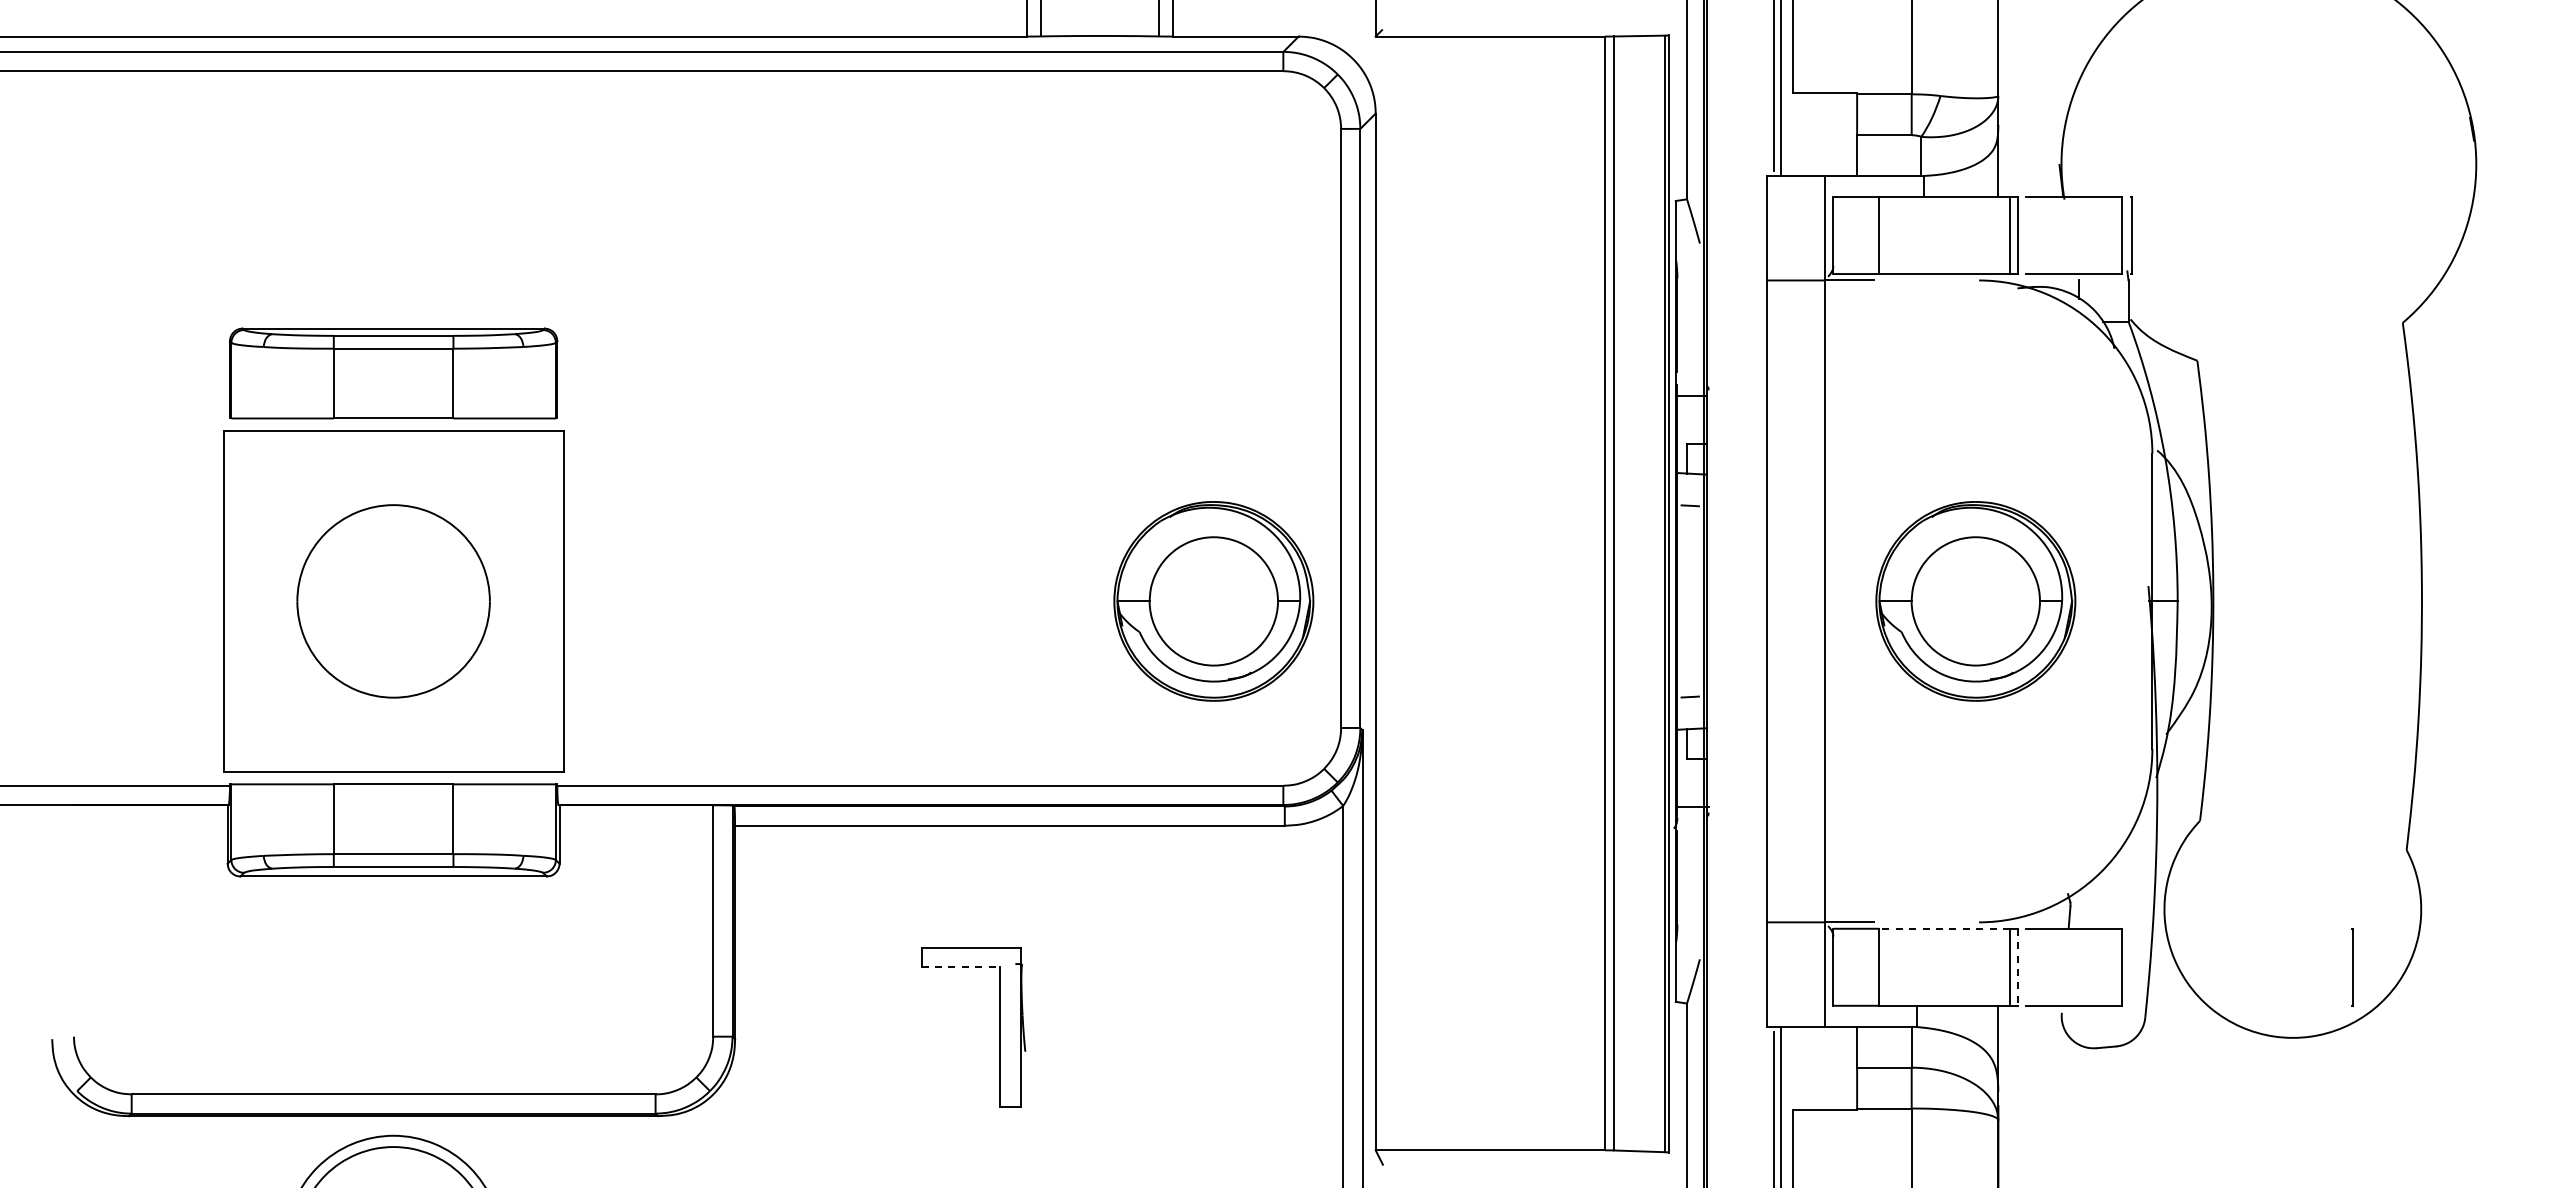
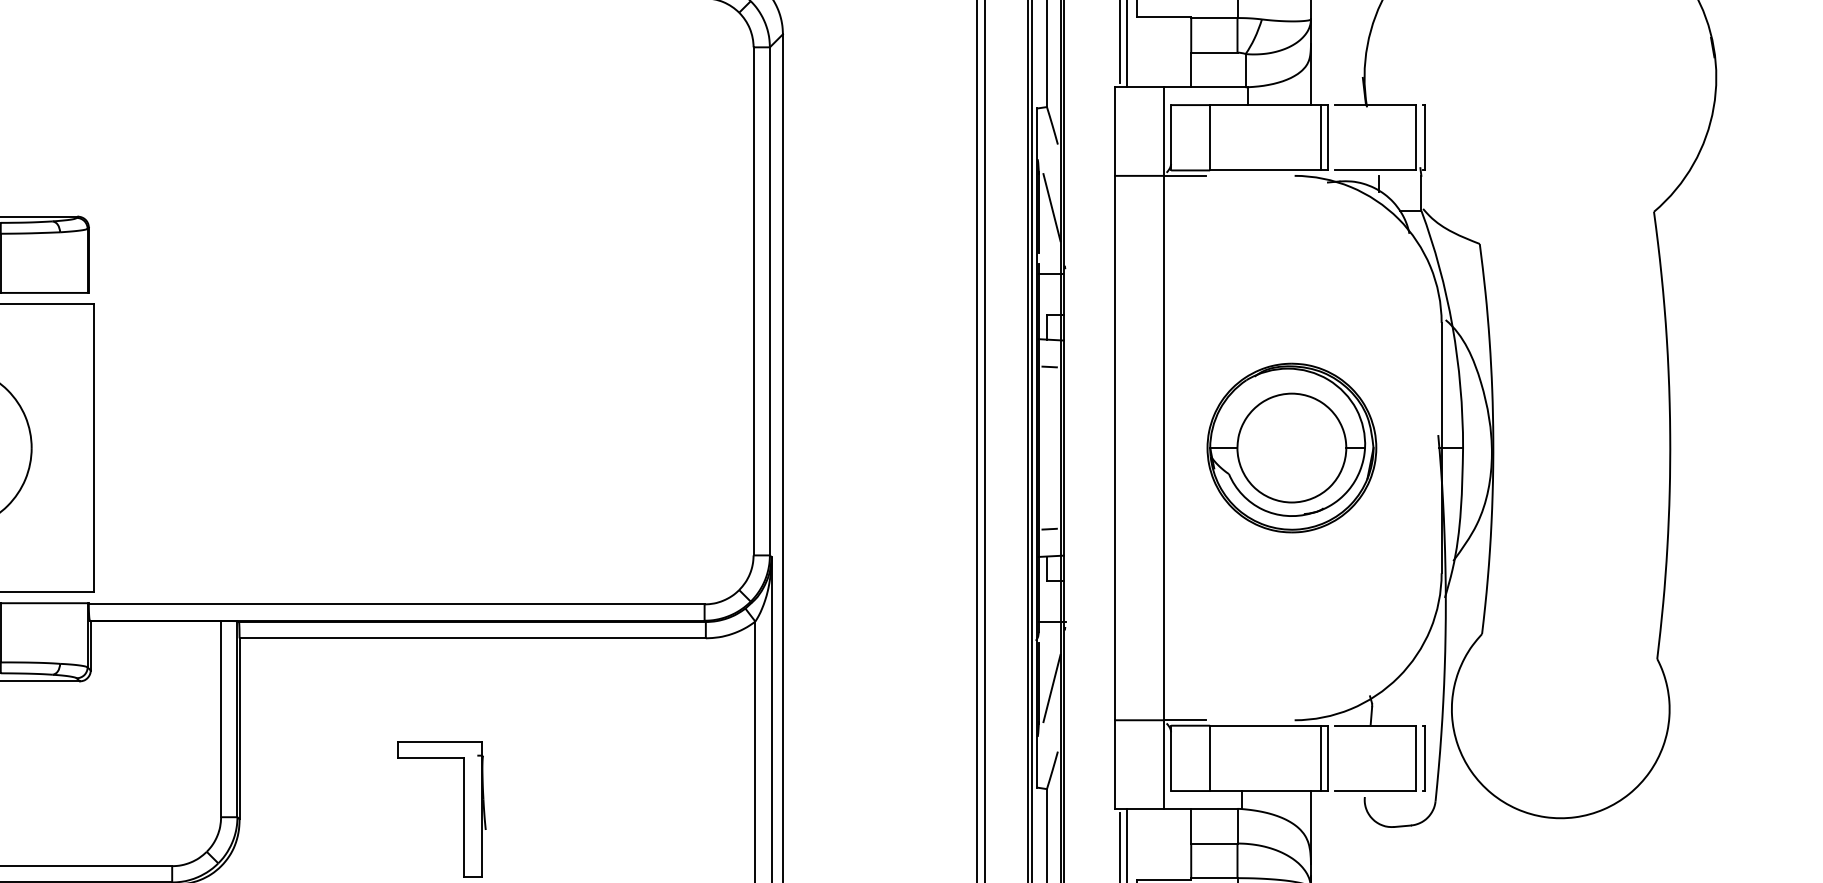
line: (1692, 317) -> (1051, 207), added
part: (1213, 601) -> (645, 448), removed
line: (1692, 884) -> (1051, 688), added
line: (1944, 928) -> (1265, 725), dashed -> solid
line: (961, 966) -> (431, 757), dashed -> solid
line: (2018, 967) -> (1328, 758), dashed -> solid
line: (2352, 967) -> (1423, 758), moved

